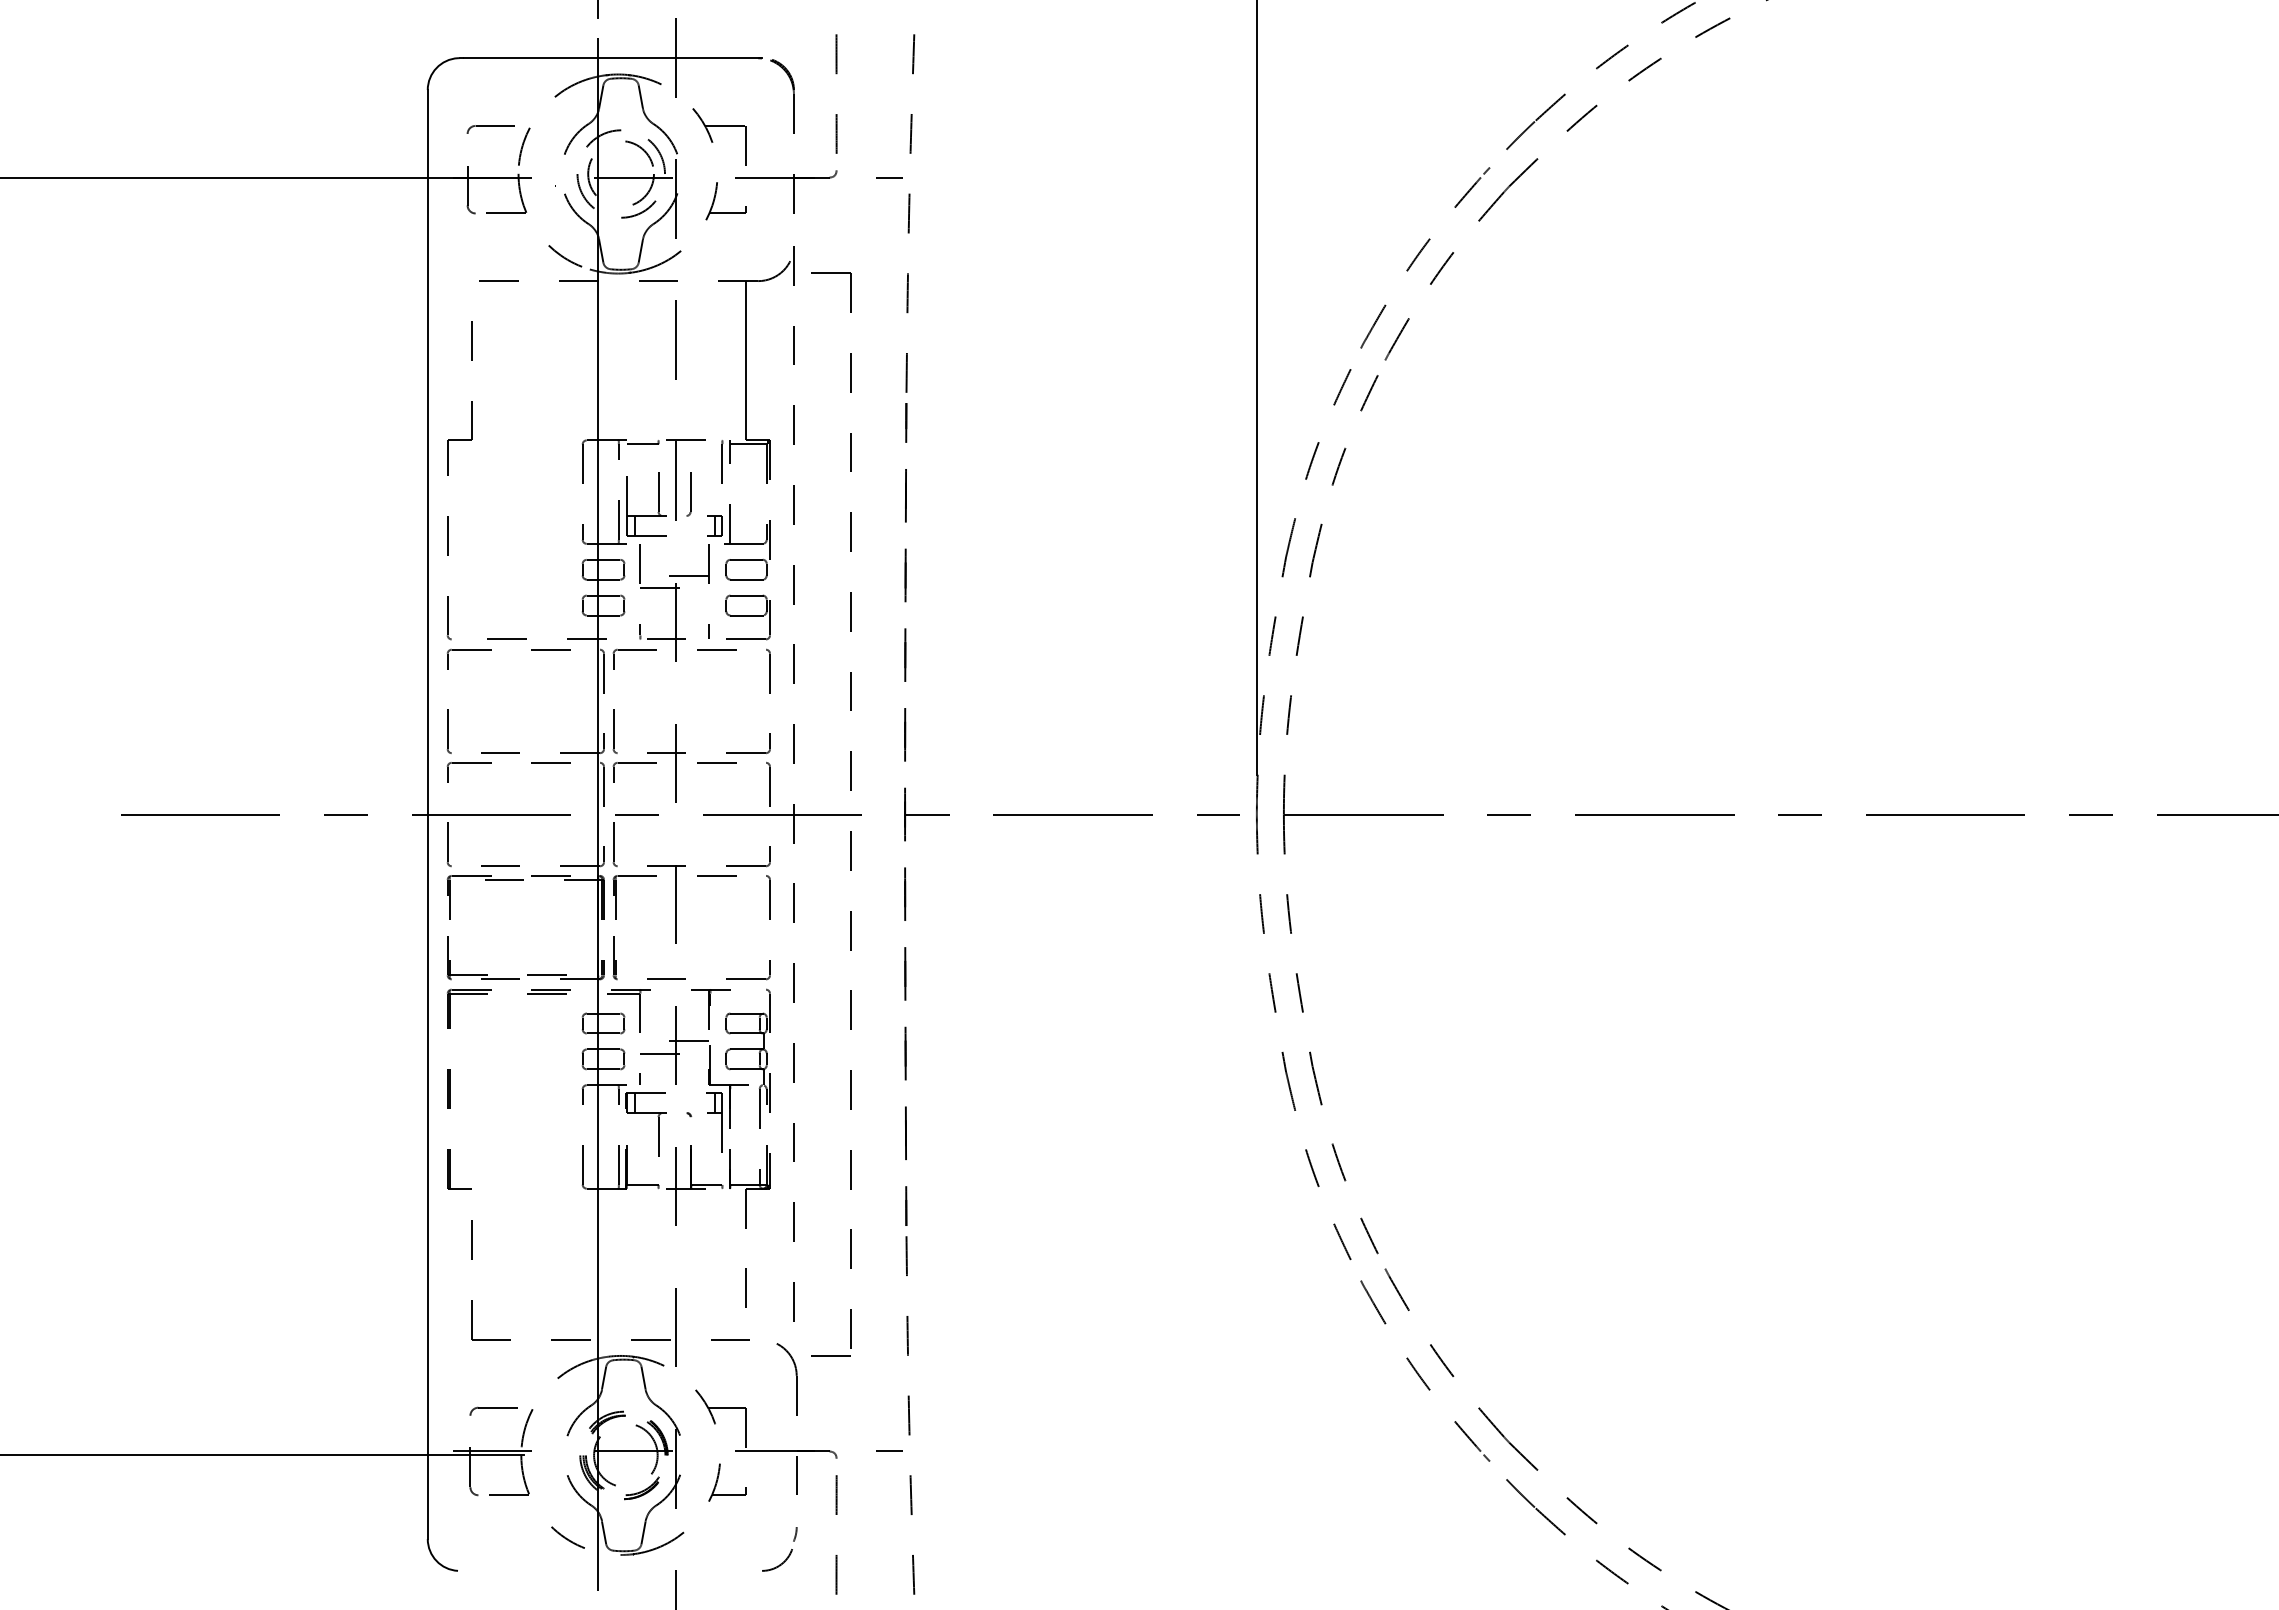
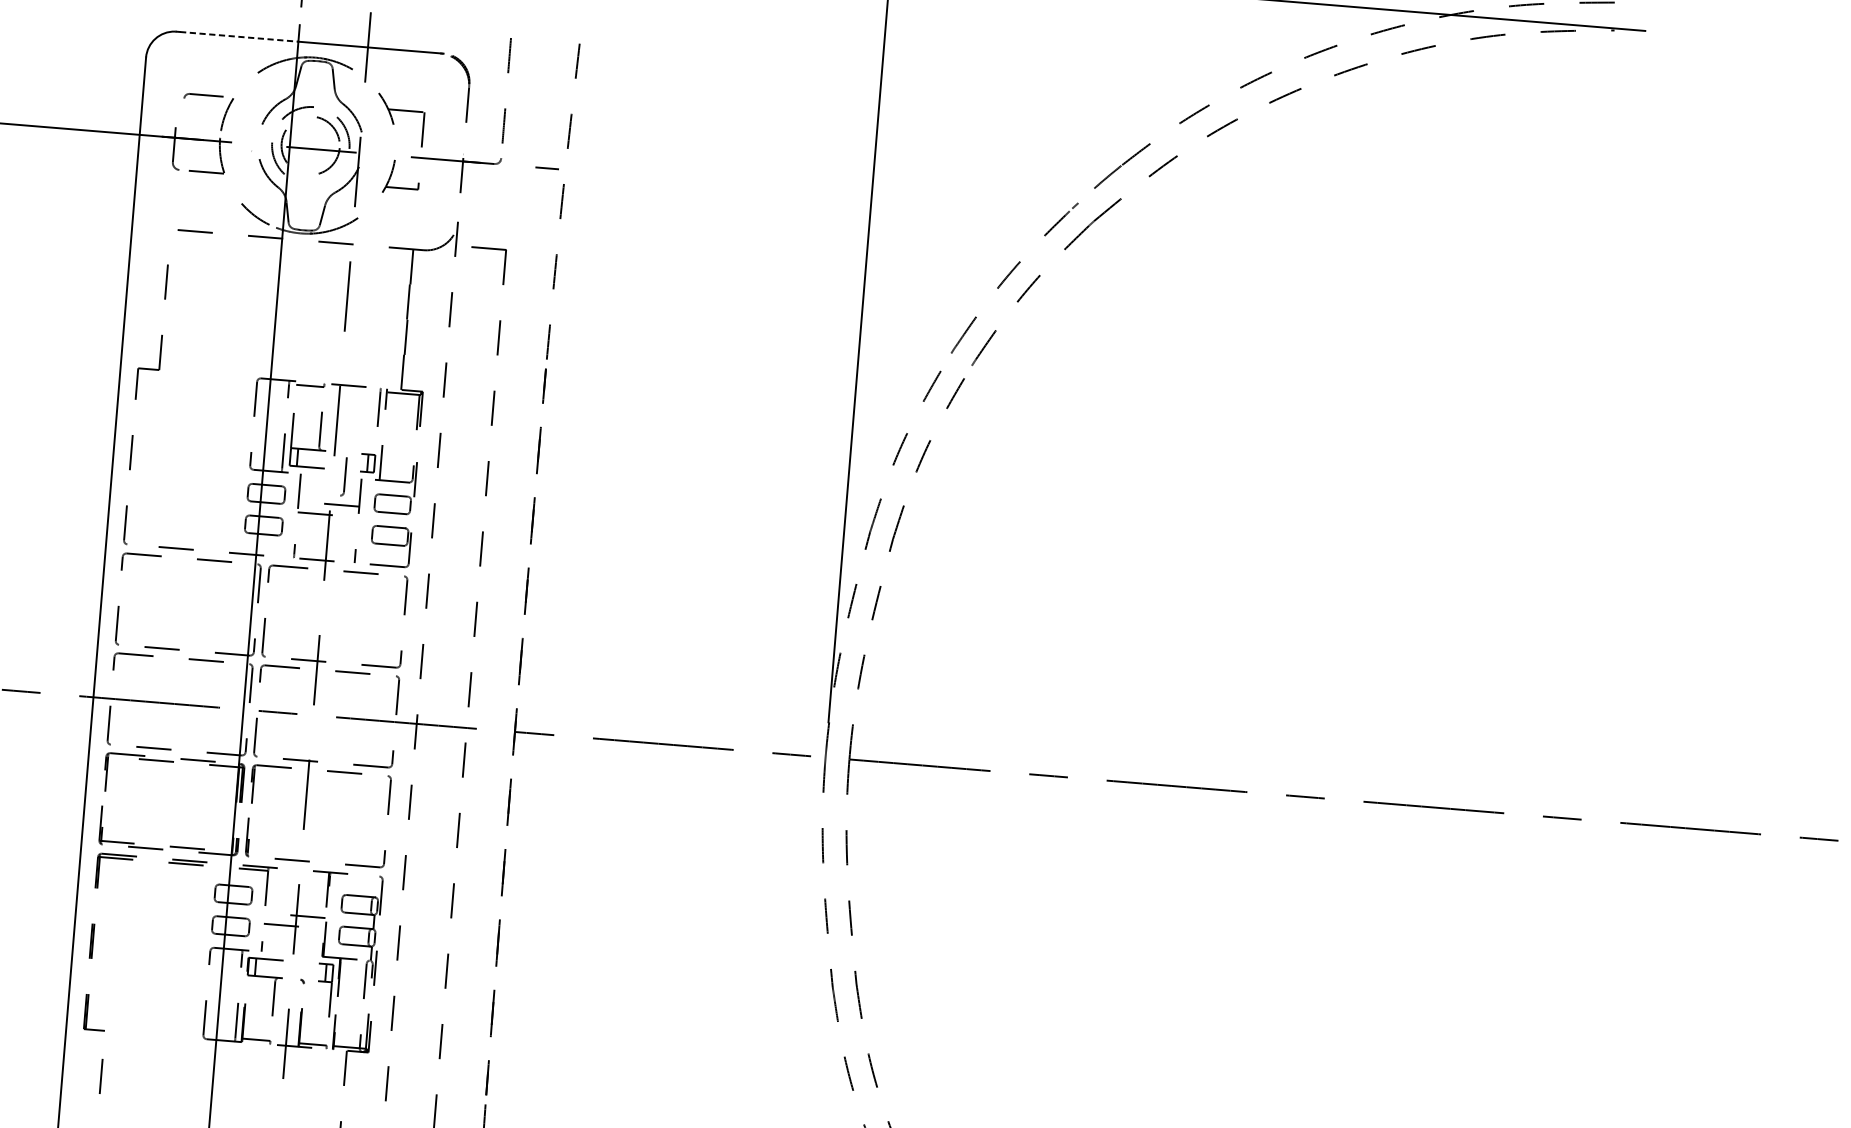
line: (531, 58) -> (239, 37), solid -> dashed
part: (490, 129) -> (198, 96), size x0.7
arc: (639, 212) -> (324, 181), removed
part: (688, 494) -> (343, 476), moved

